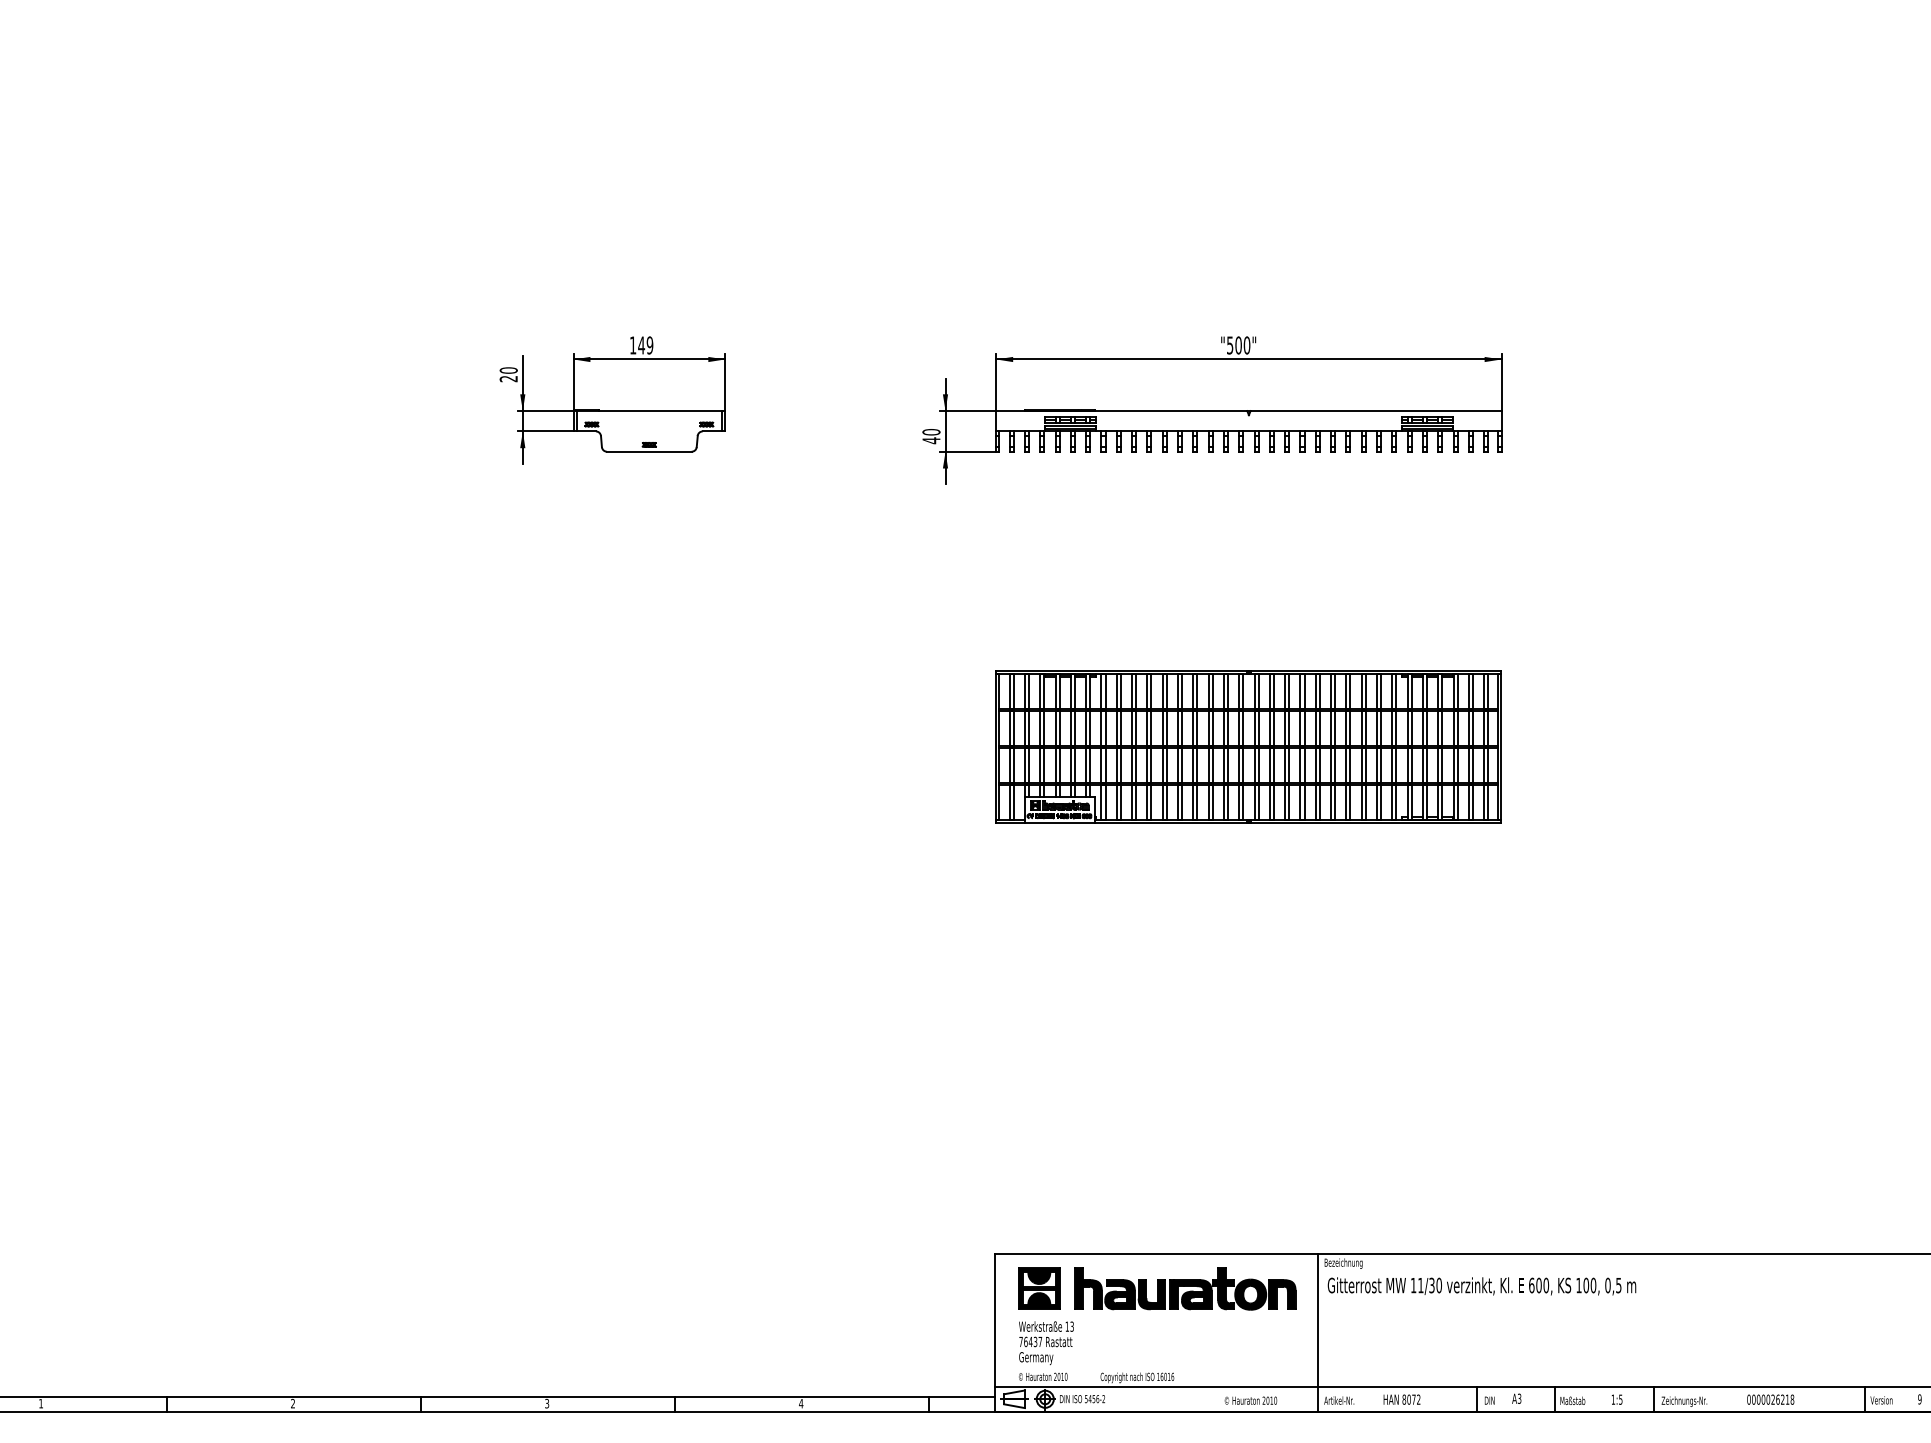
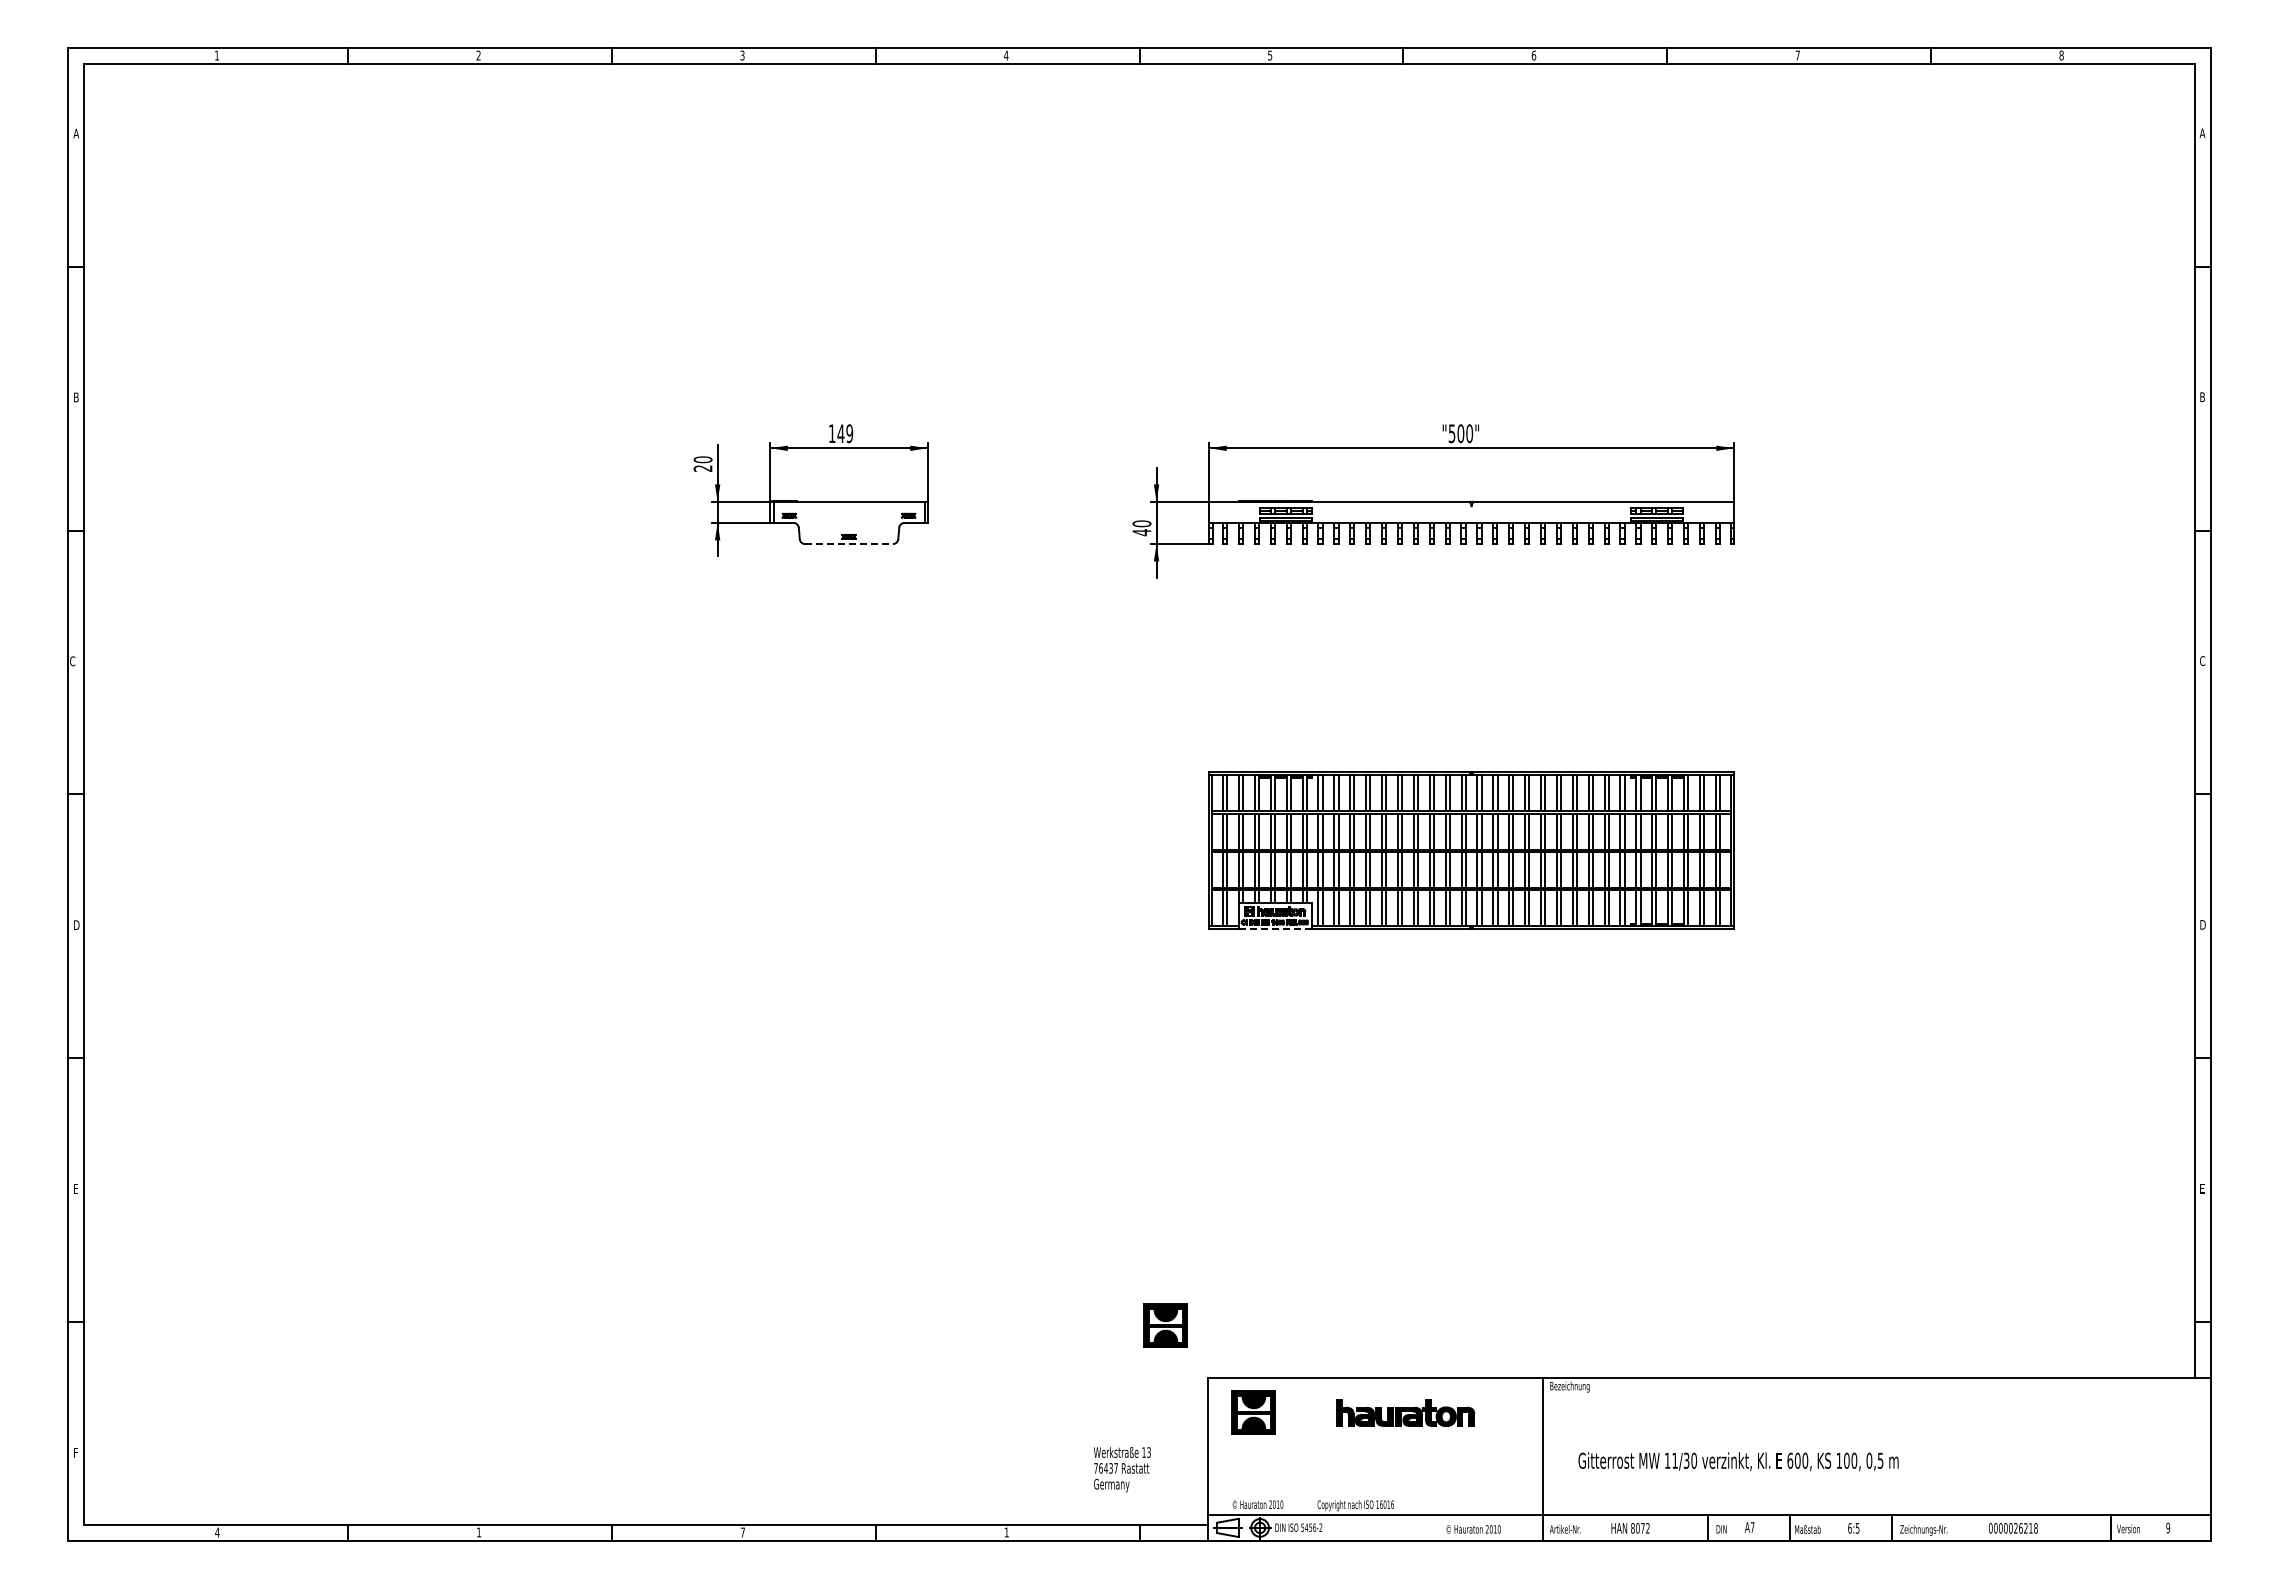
line: (649, 452) -> (849, 544), solid -> dashed
line: (1060, 822) -> (1275, 929), solid -> dashed
part: (954, 1204) -> (1165, 1325), added
text: (1481, 1286) -> (1738, 1461), moved
part: (1185, 1288) -> (1405, 1412), size x0.6
text: (1046, 1343) -> (1122, 1469), moved
text: (1519, 1398) -> (1752, 1527), A3 -> A7
text: (1612, 1399) -> (1849, 1528), 1:5 -> 6:5
text: (41, 1403) -> (217, 1532), 1 -> 4
text: (292, 1403) -> (478, 1532), 2 -> 1
text: (546, 1403) -> (742, 1532), 3 -> 7
text: (801, 1403) -> (1006, 1532), 4 -> 1

